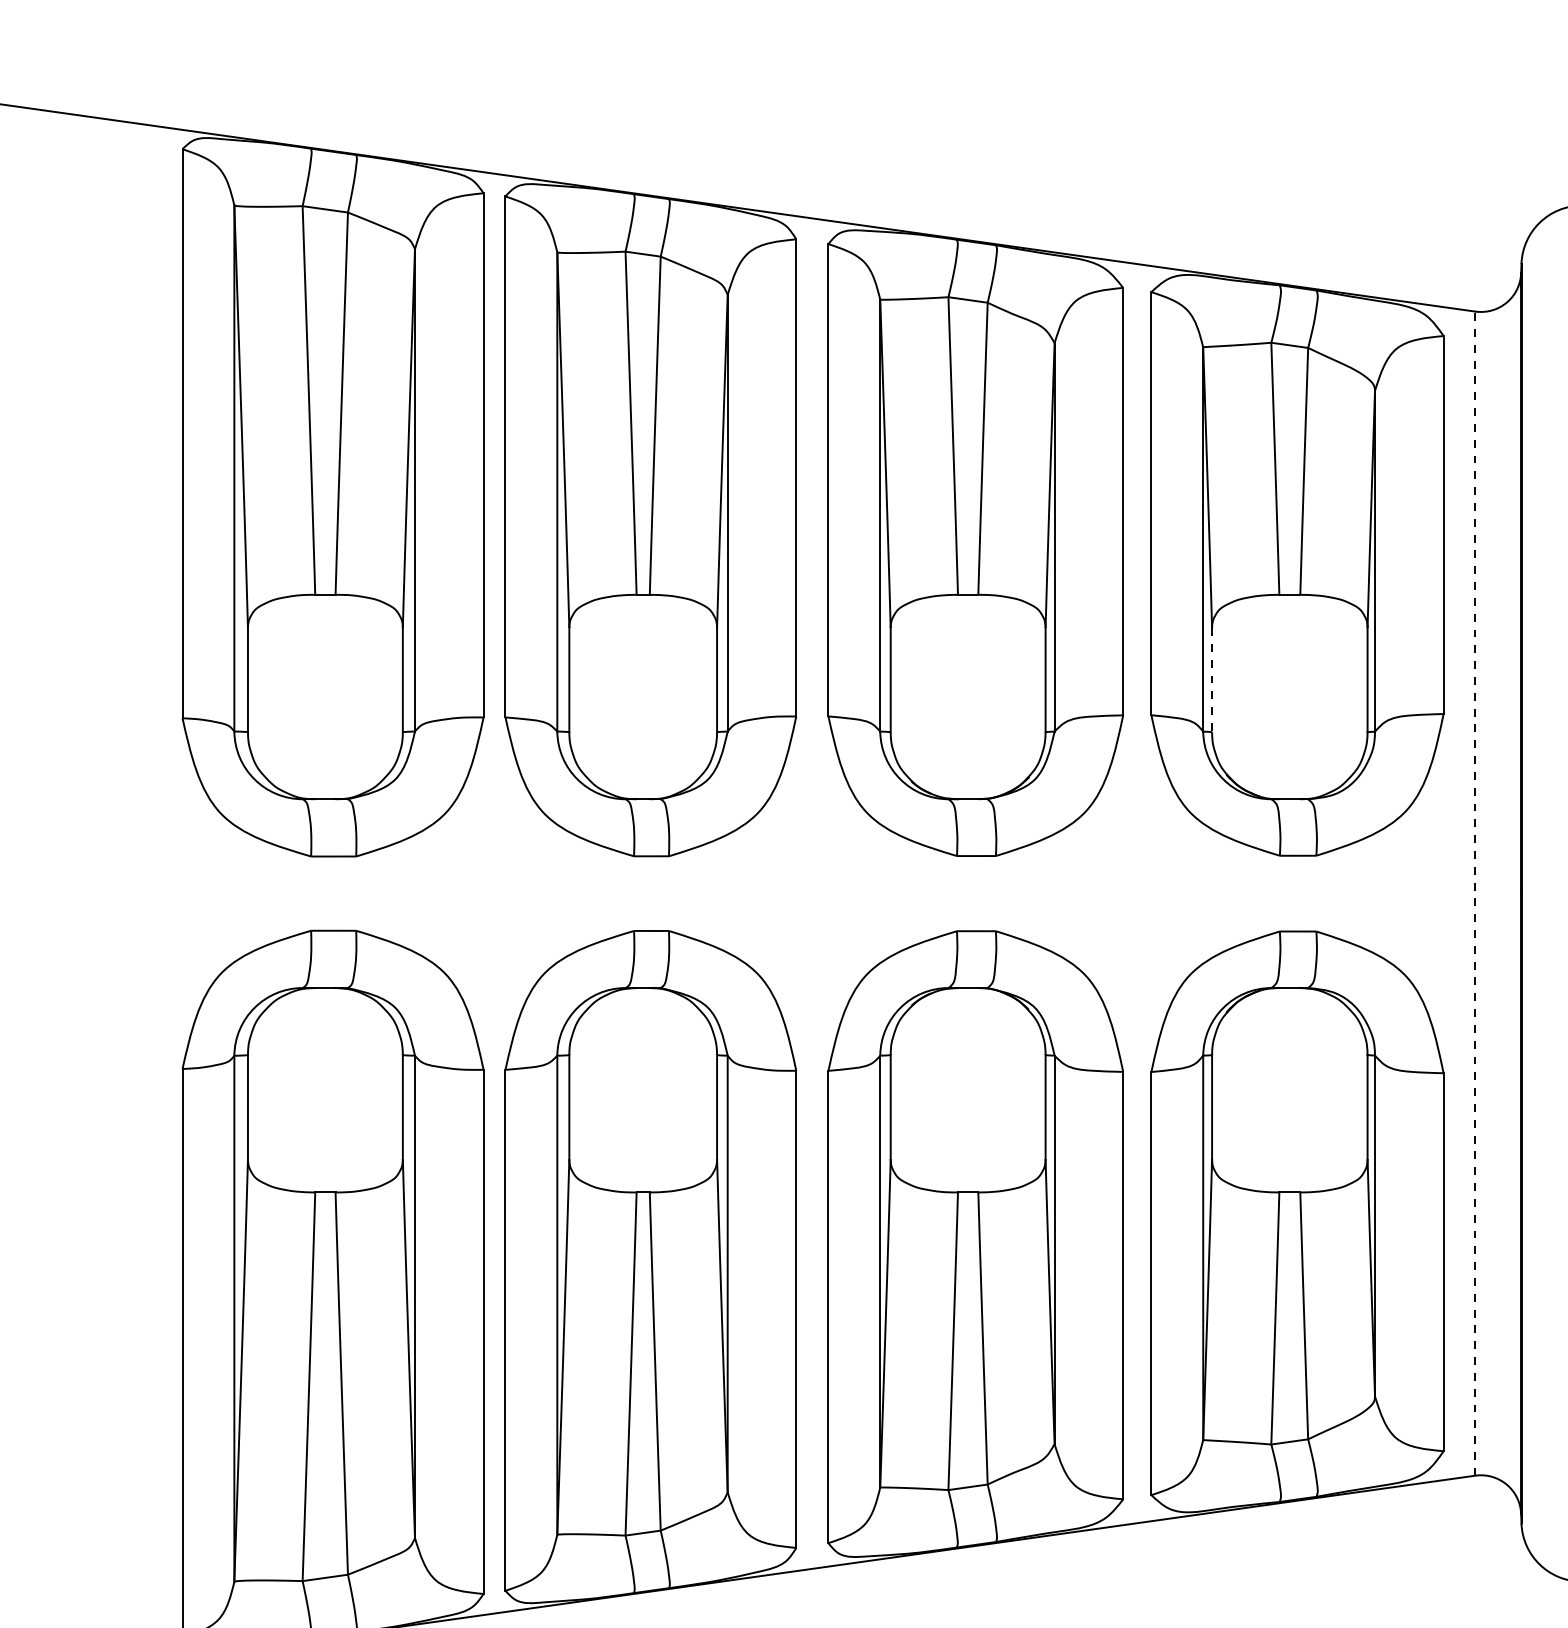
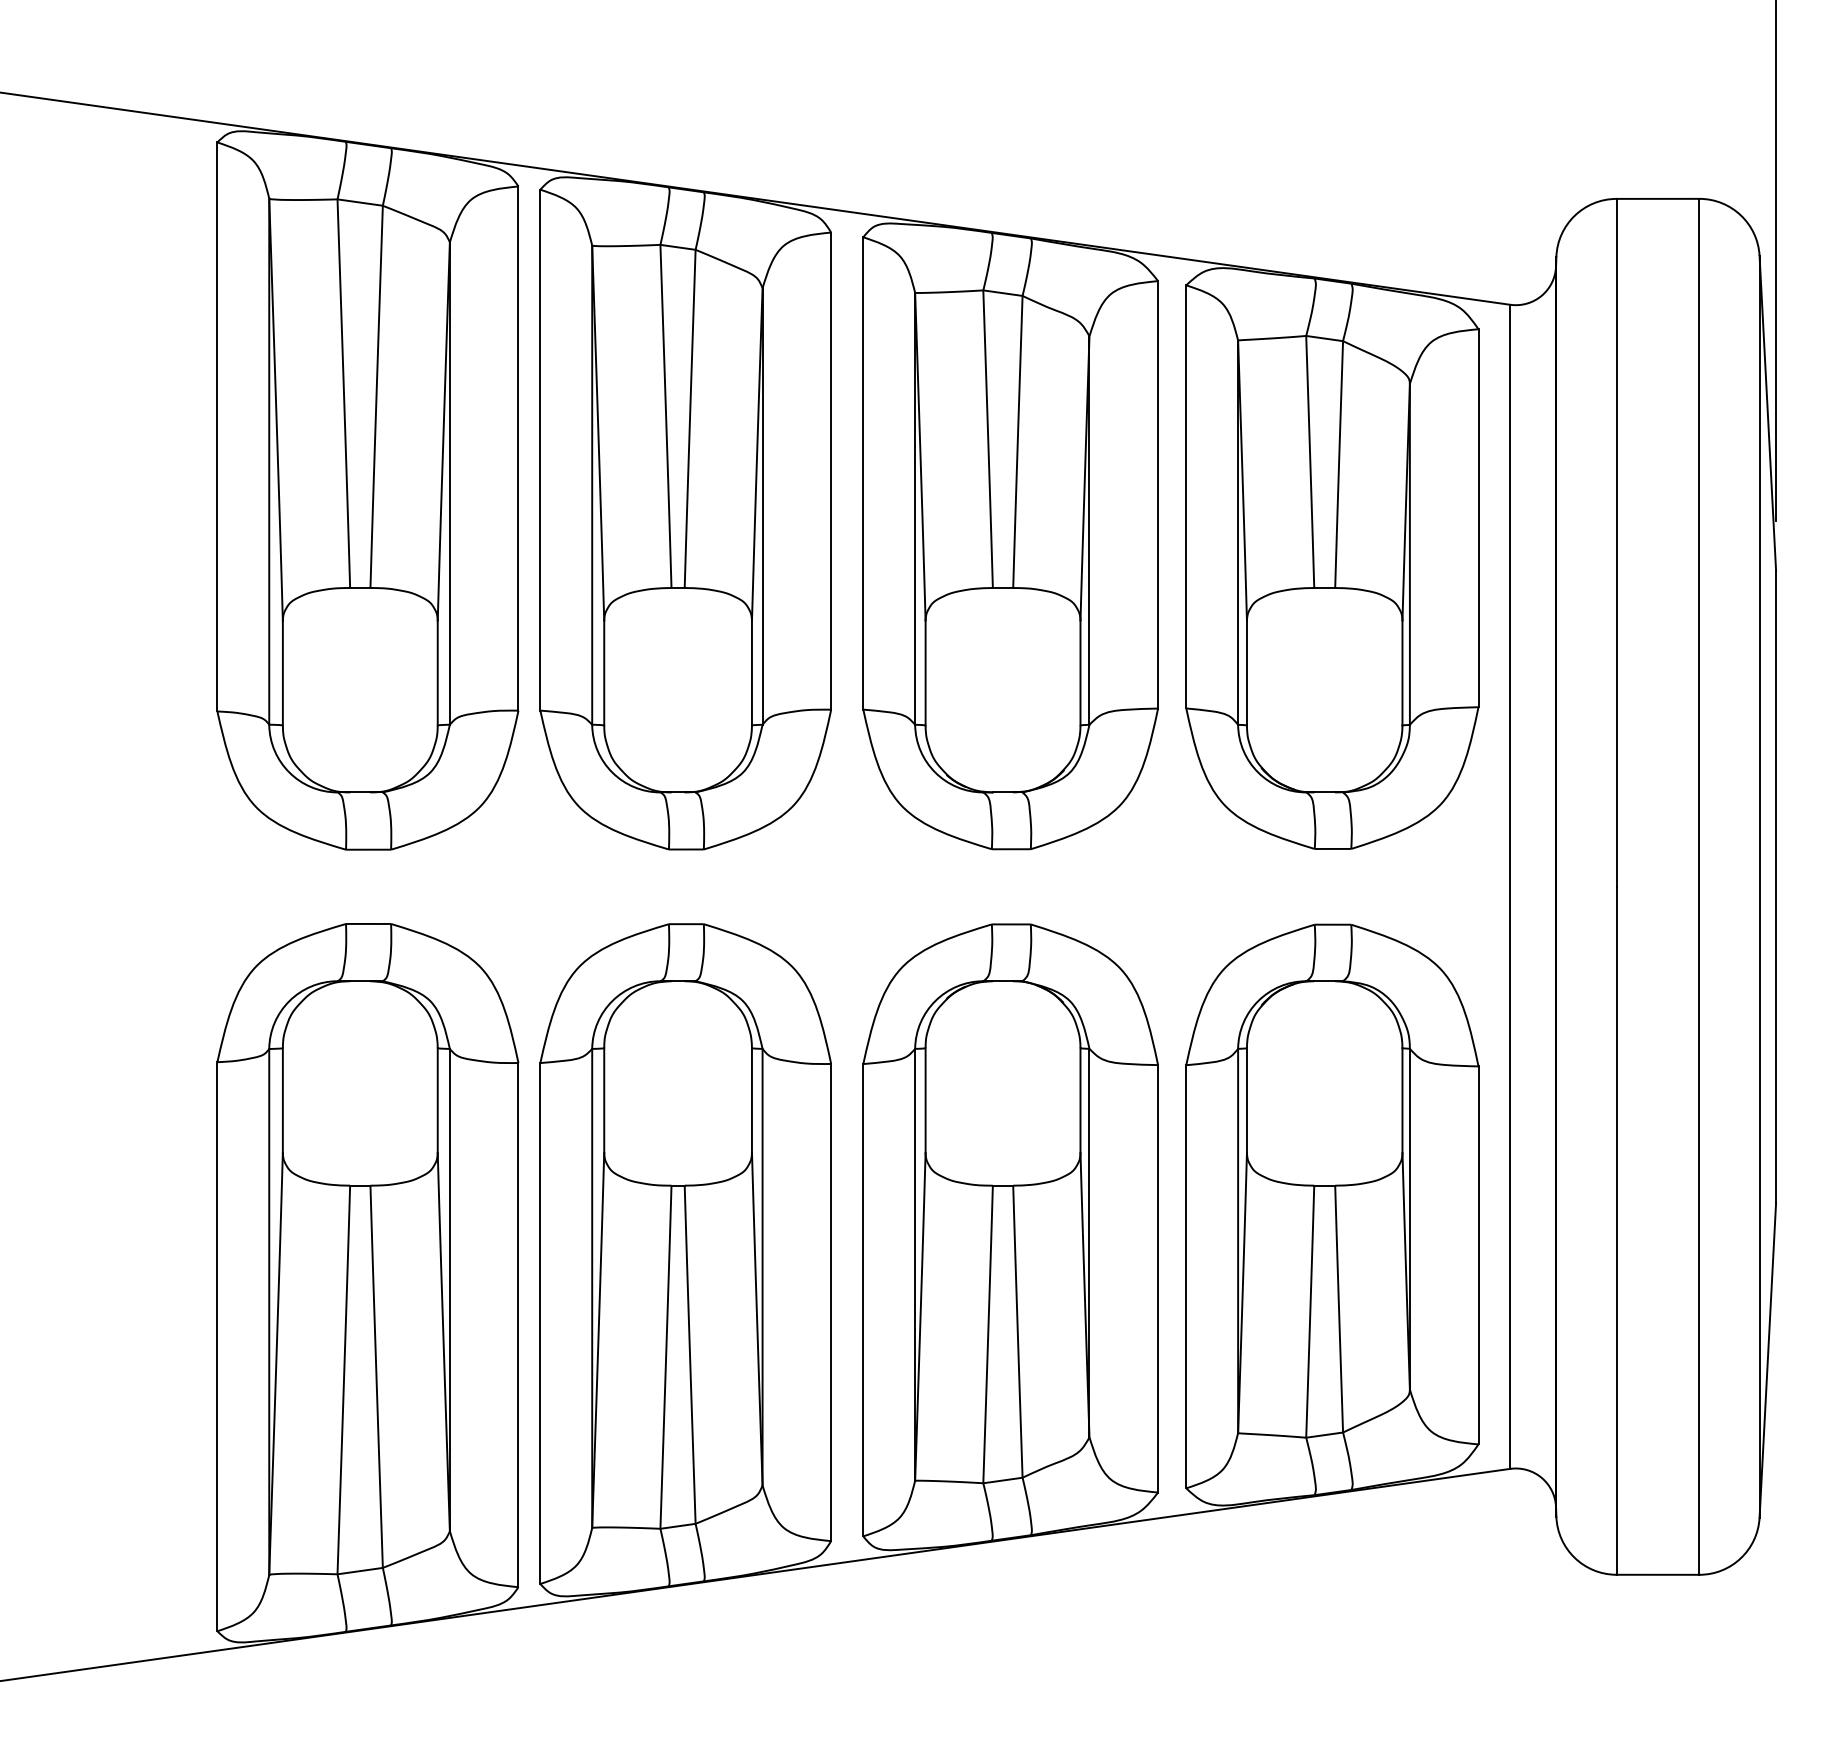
line: (1211, 680) -> (1246, 673), dashed -> solid
line: (1475, 893) -> (1510, 886), dashed -> solid

